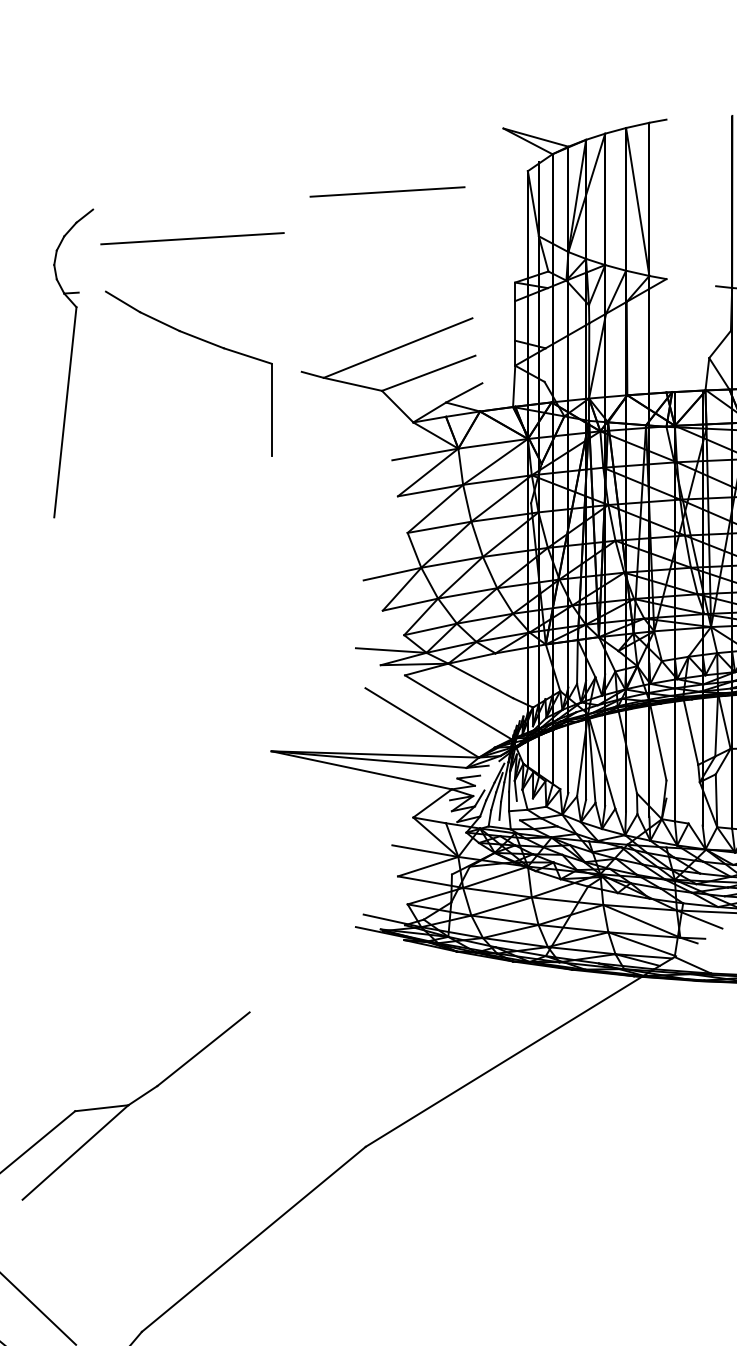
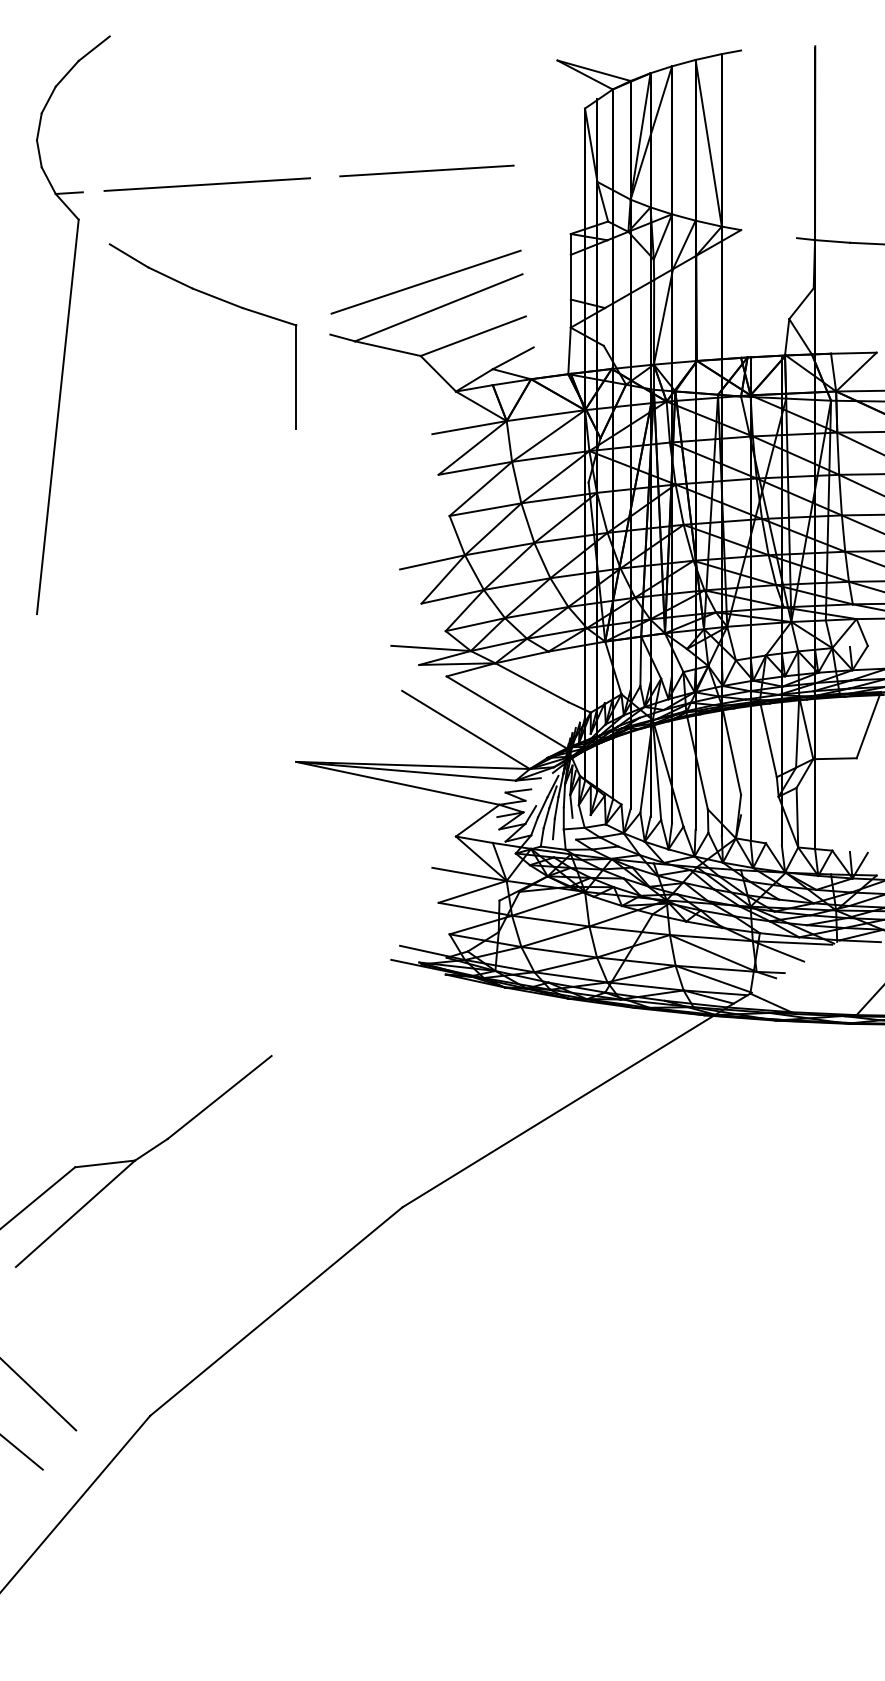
line: (387, 191) -> (426, 170), moved
line: (386, 324) -> (425, 281), added
part: (73, 362) -> (73, 324), size x1.67

